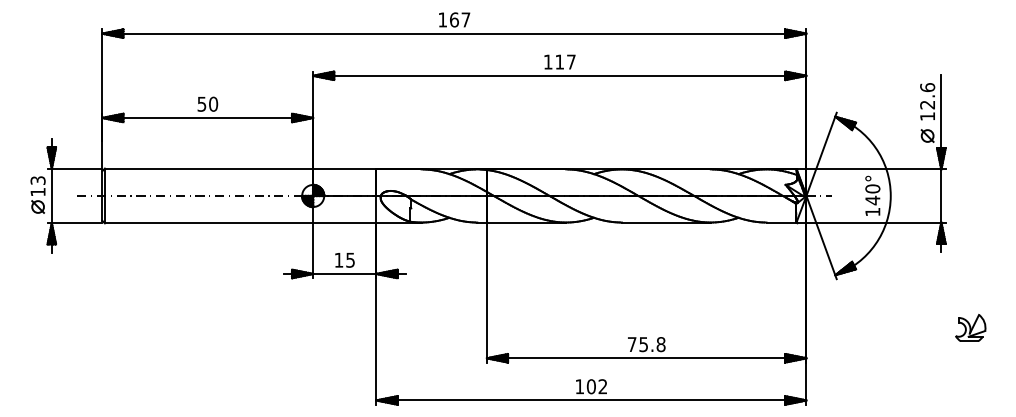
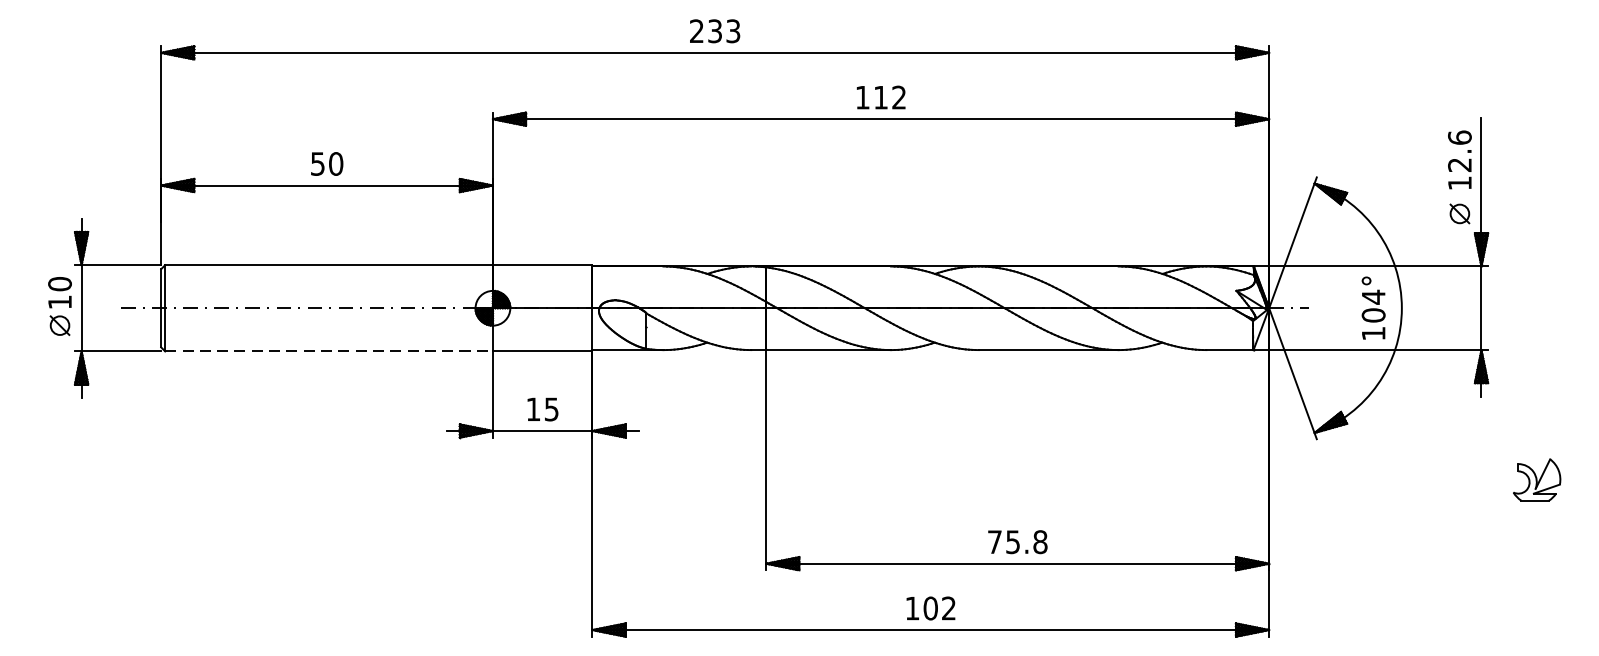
text: (454, 19) -> (715, 30), 167 -> 233
text: (571, 61) -> (899, 96), 117 -> 112
text: (37, 180) -> (59, 283), 13 -> 10
text: (872, 194) -> (1373, 305), 140° -> 104°
line: (209, 223) -> (329, 351), solid -> dashed
part: (970, 327) -> (1536, 479), moved

